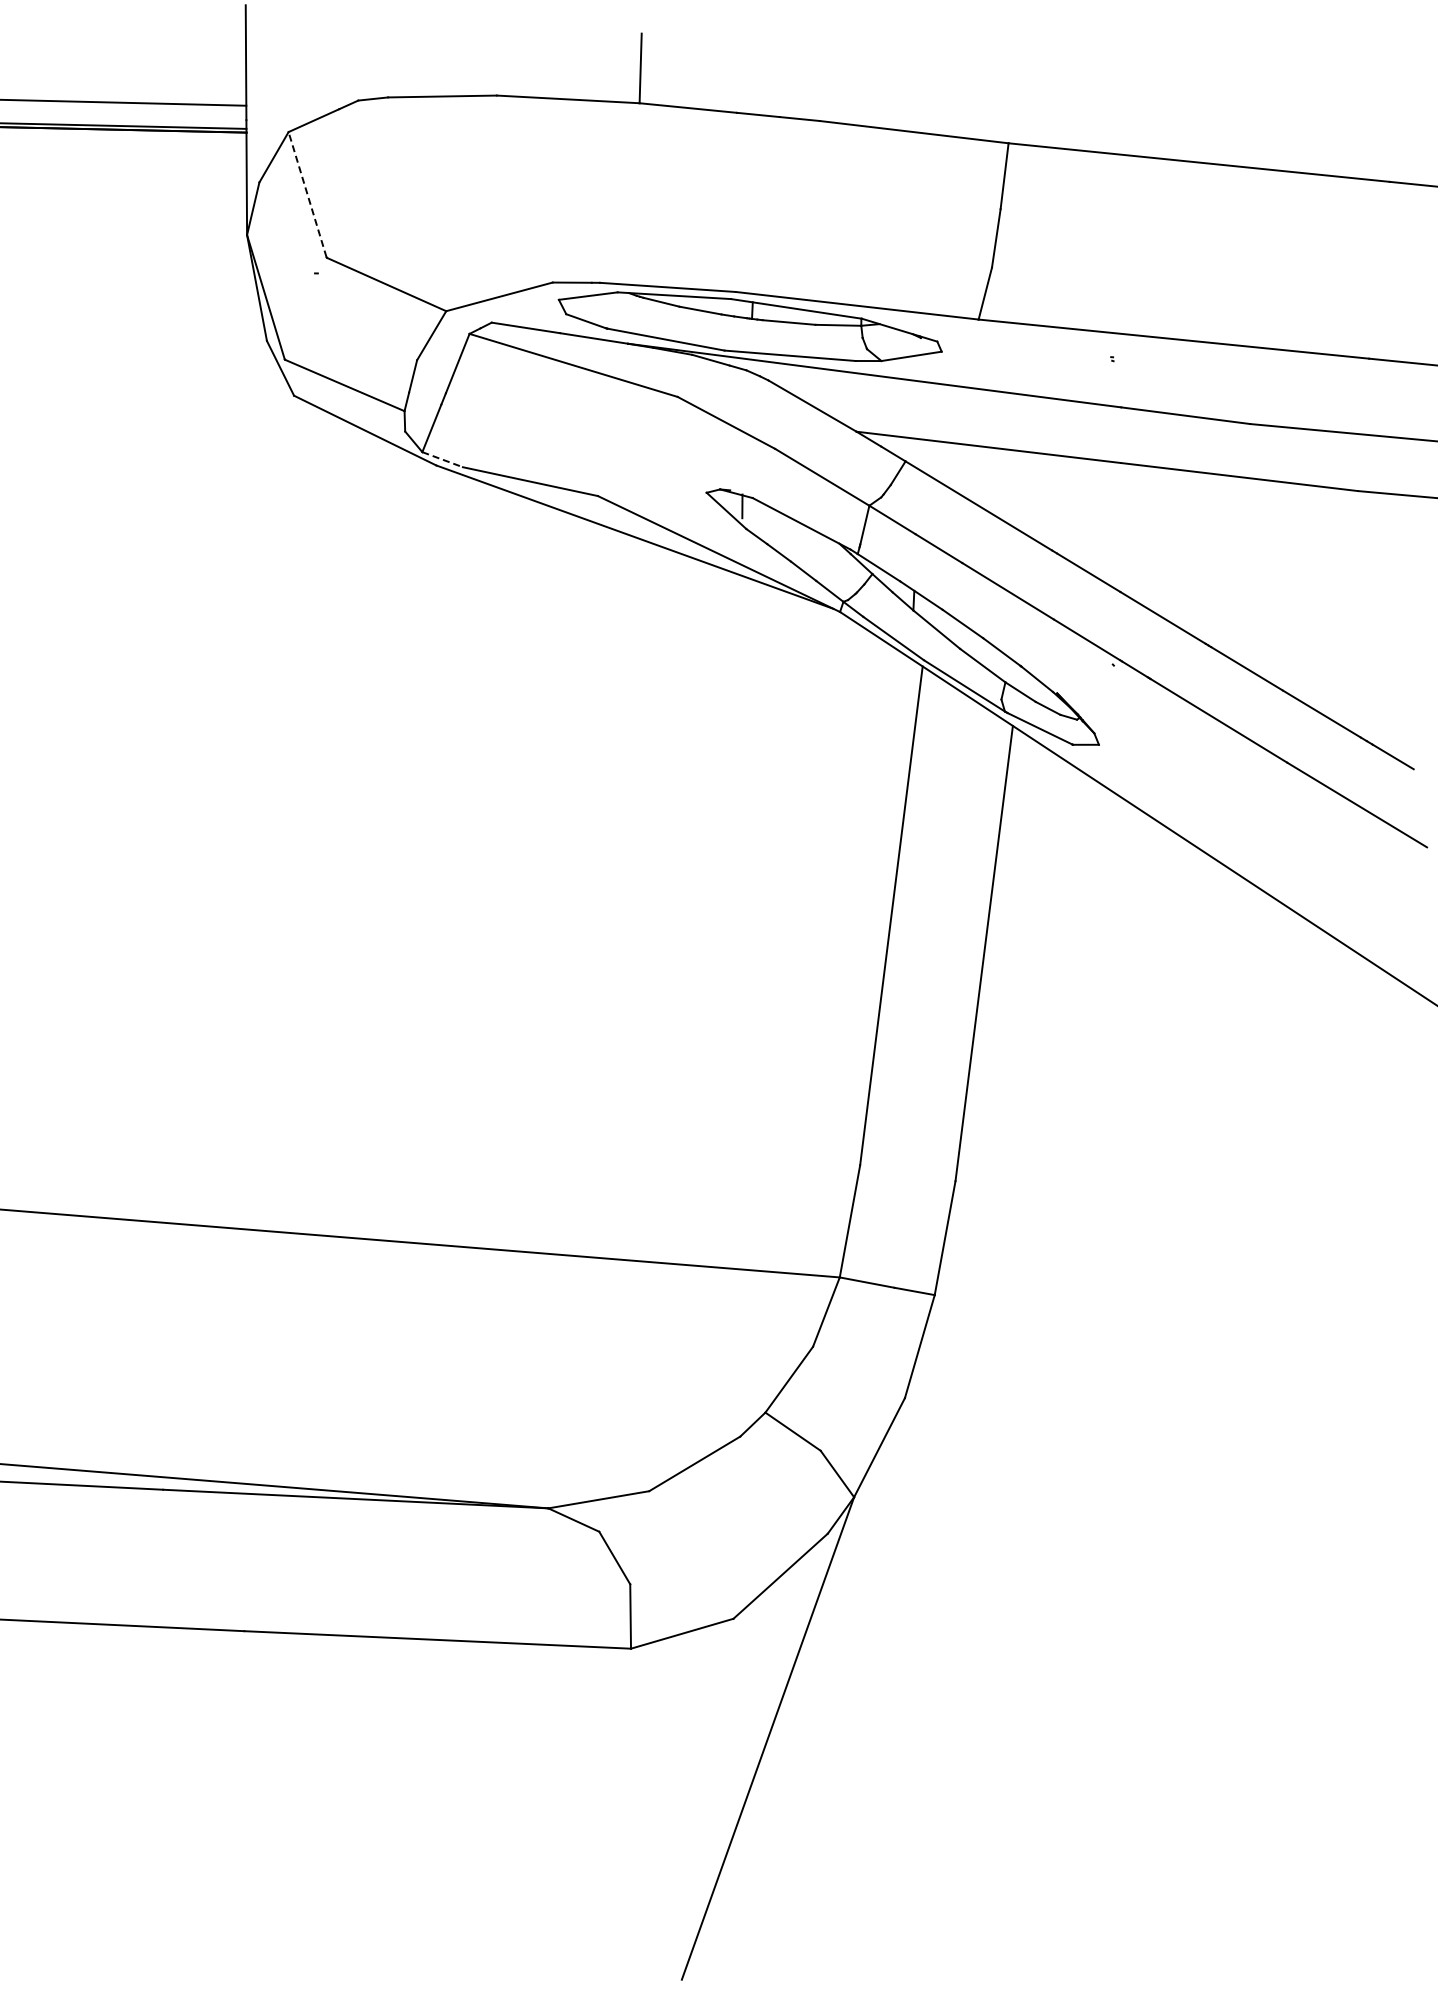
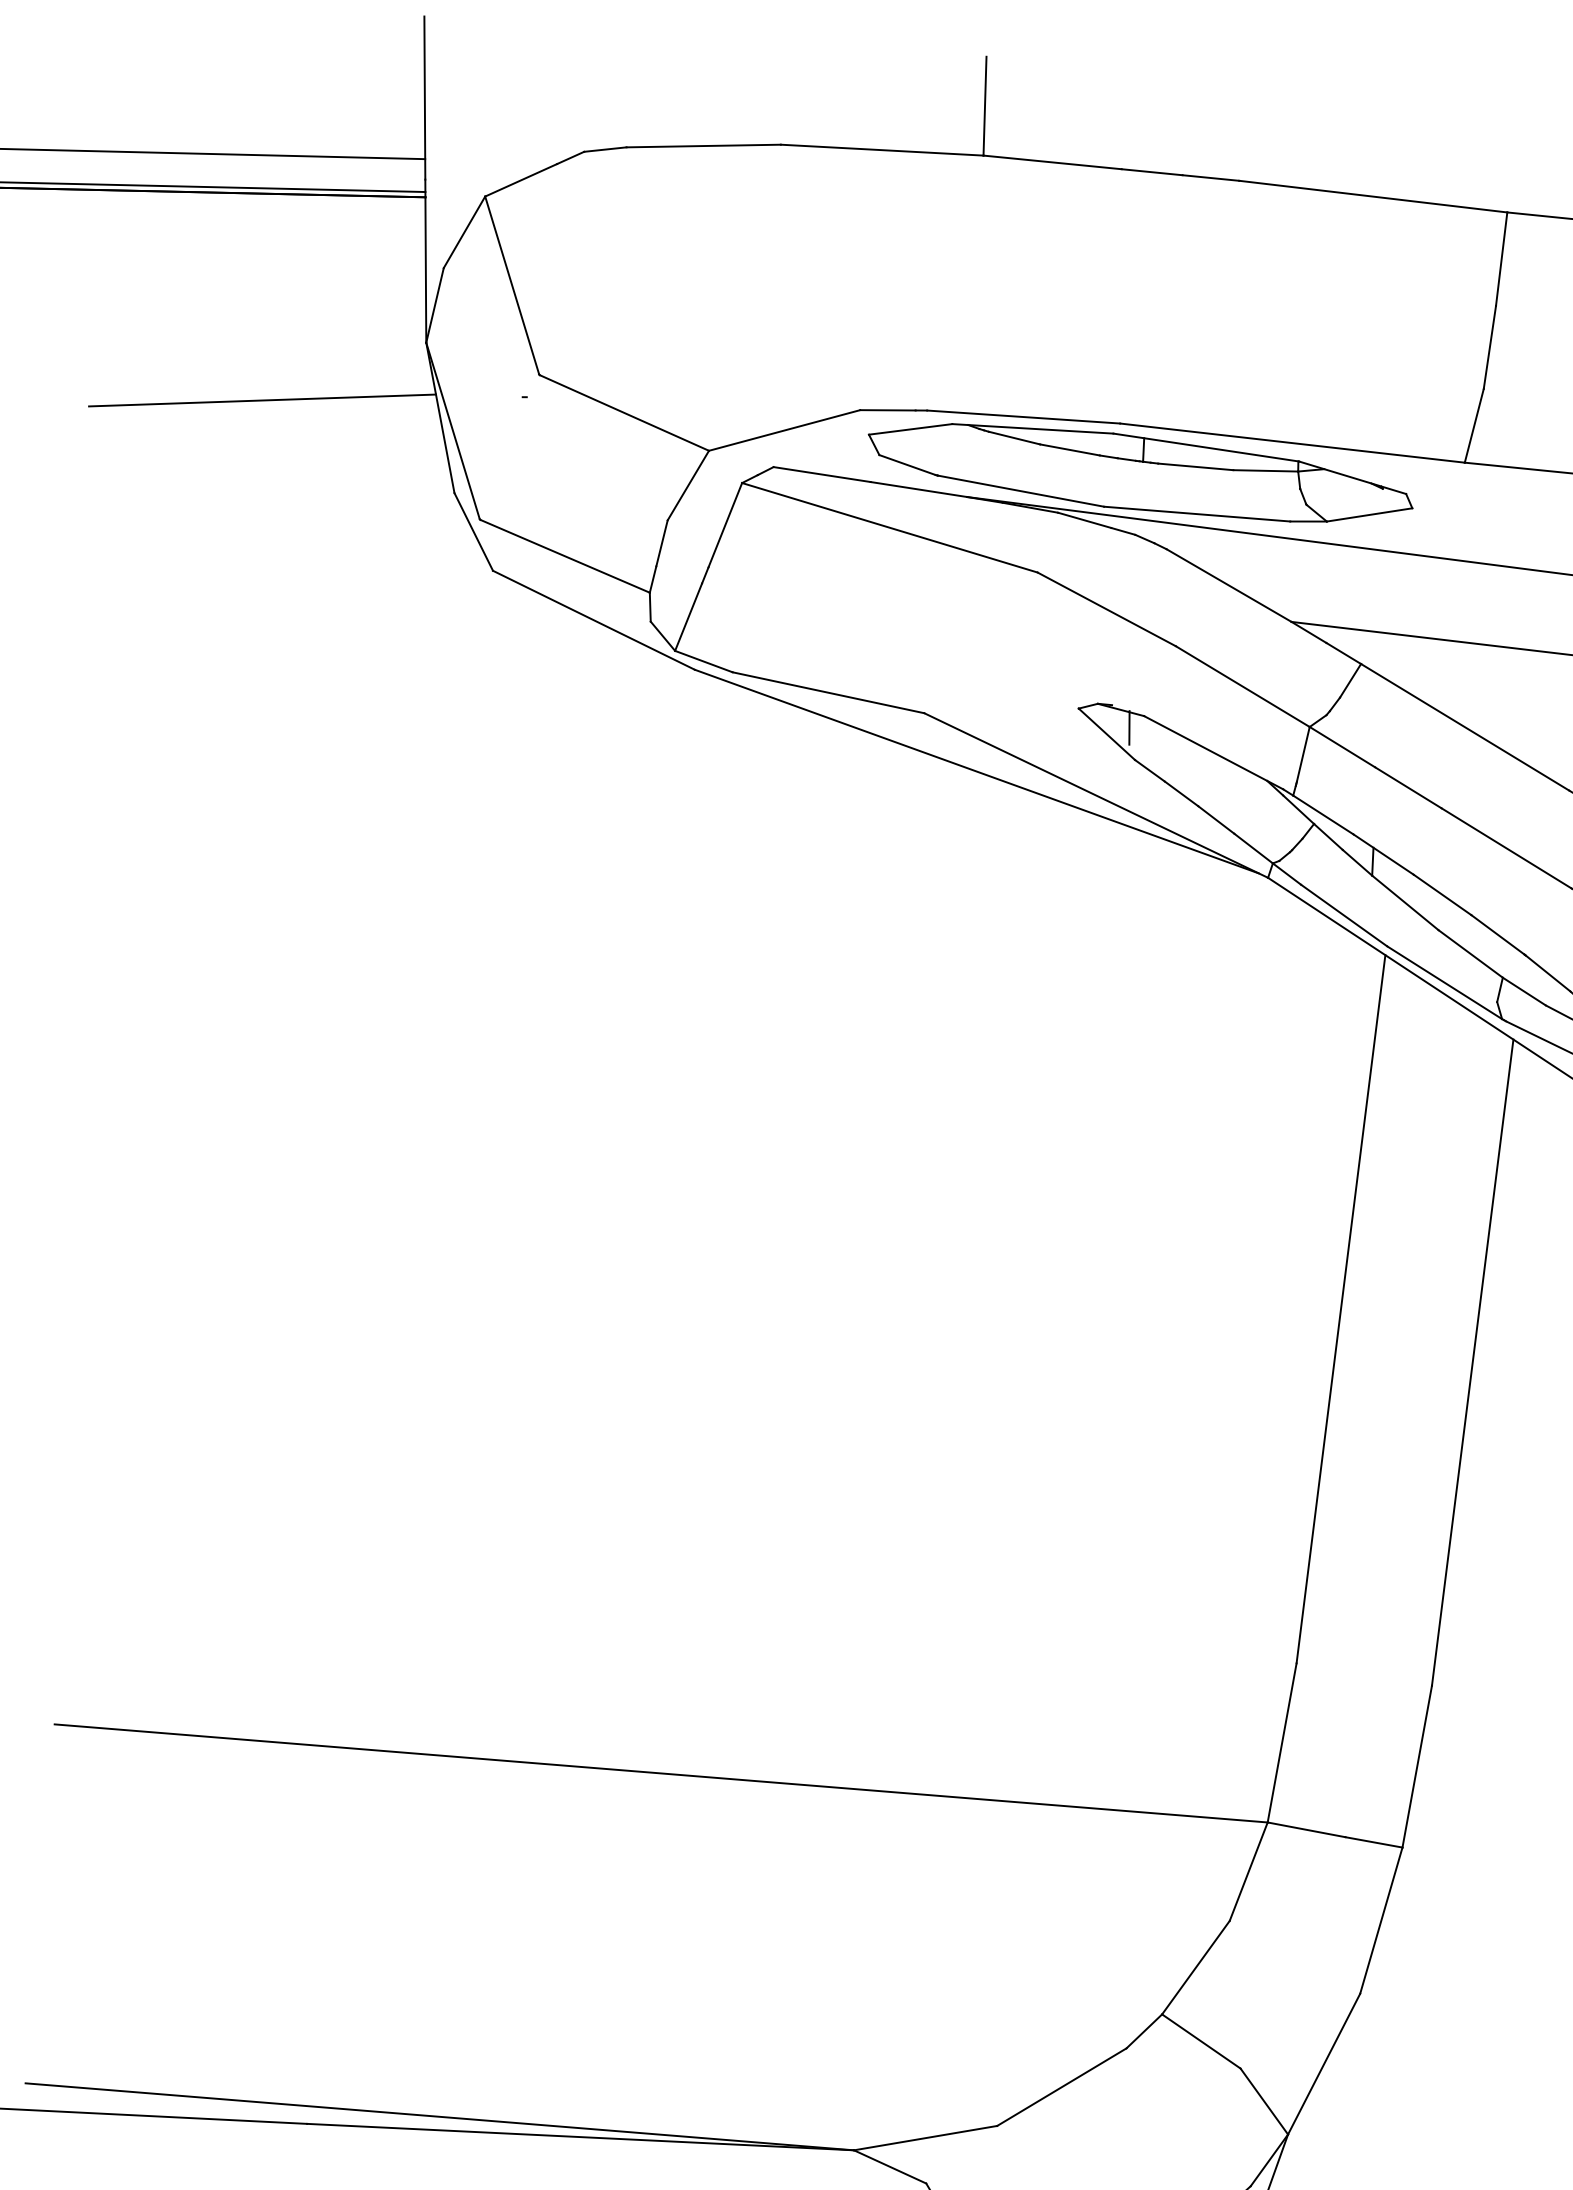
line: (307, 194) -> (512, 285), dashed -> solid
line: (131, 275) -> (262, 400), added
line: (442, 459) -> (703, 661), dashed -> solid

